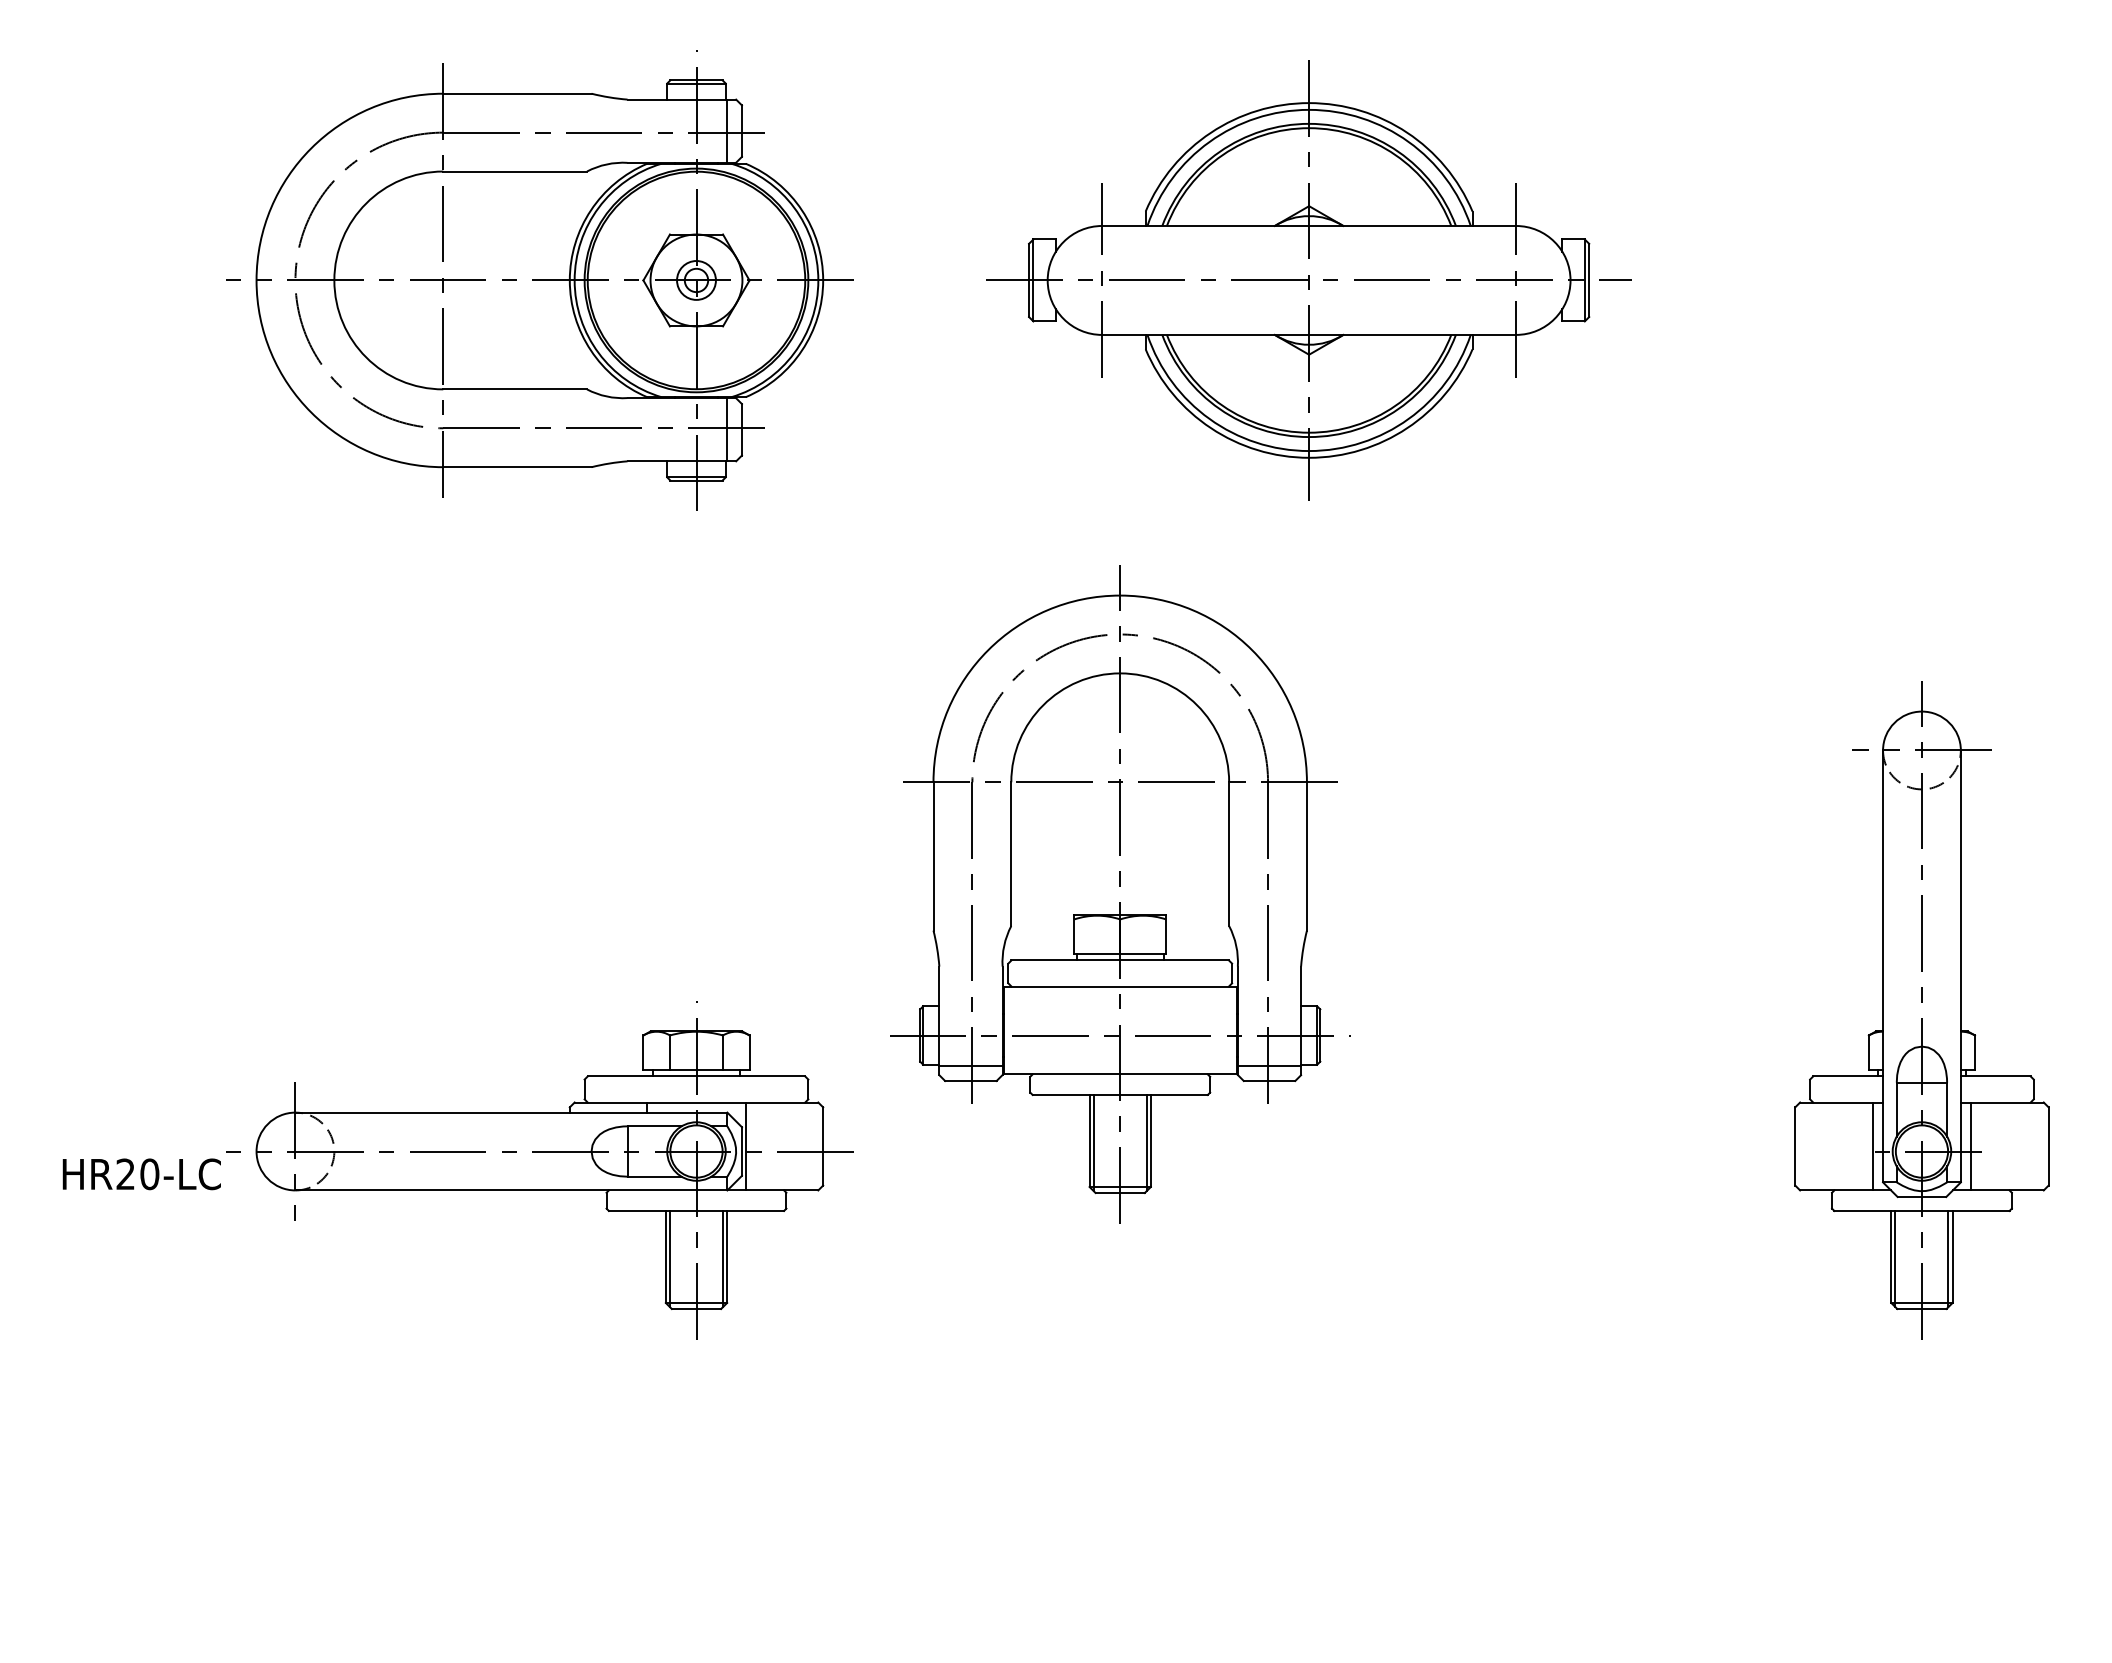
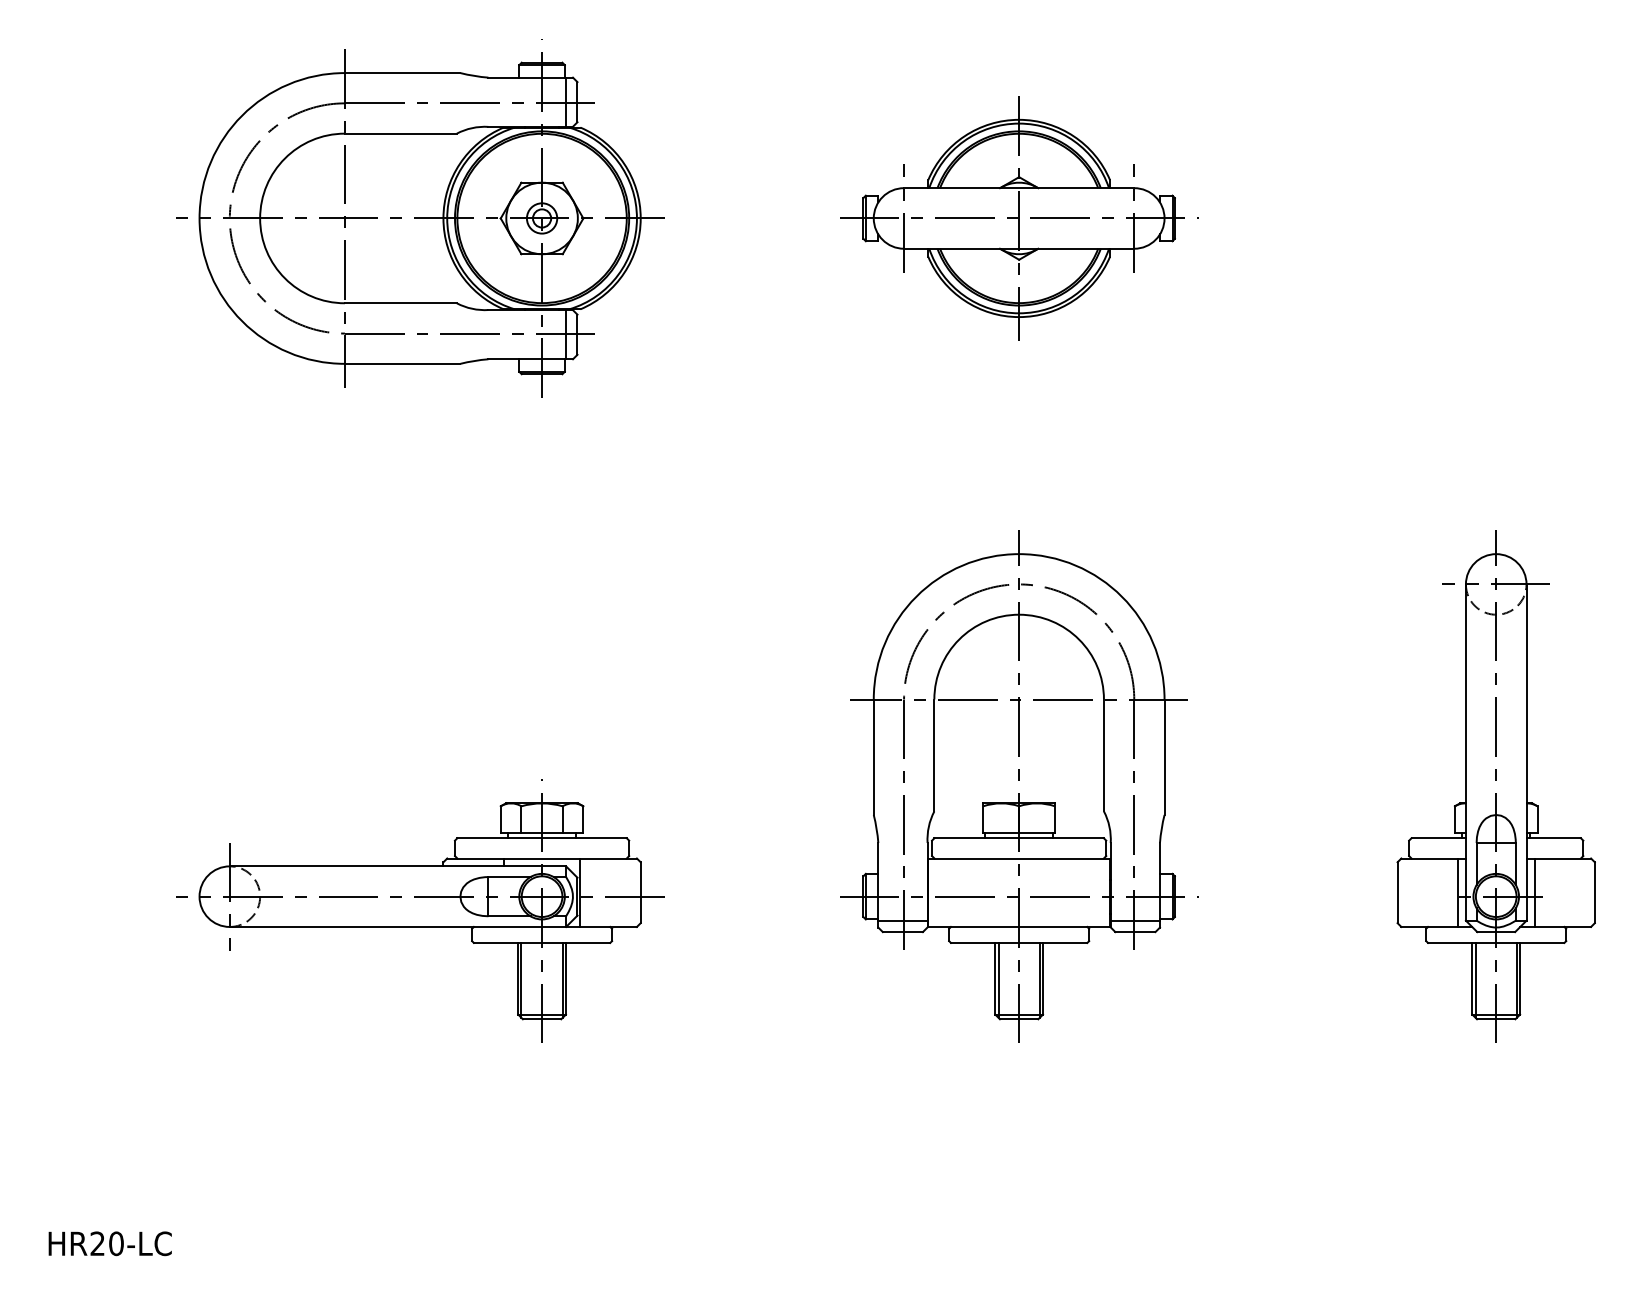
part: (1309, 280) -> (1019, 218), size x0.71
part: (1120, 894) -> (1019, 786), moved
text: (141, 1174) -> (109, 1243), moved

